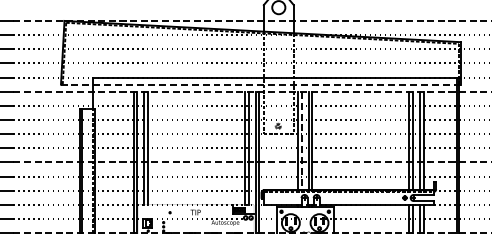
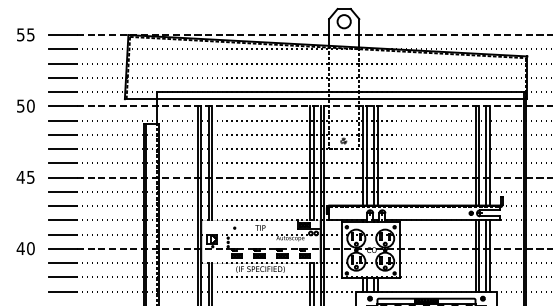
line: (260, 84) -> (325, 99), dashed -> solid
line: (301, 140) -> (367, 155), dashed -> solid

